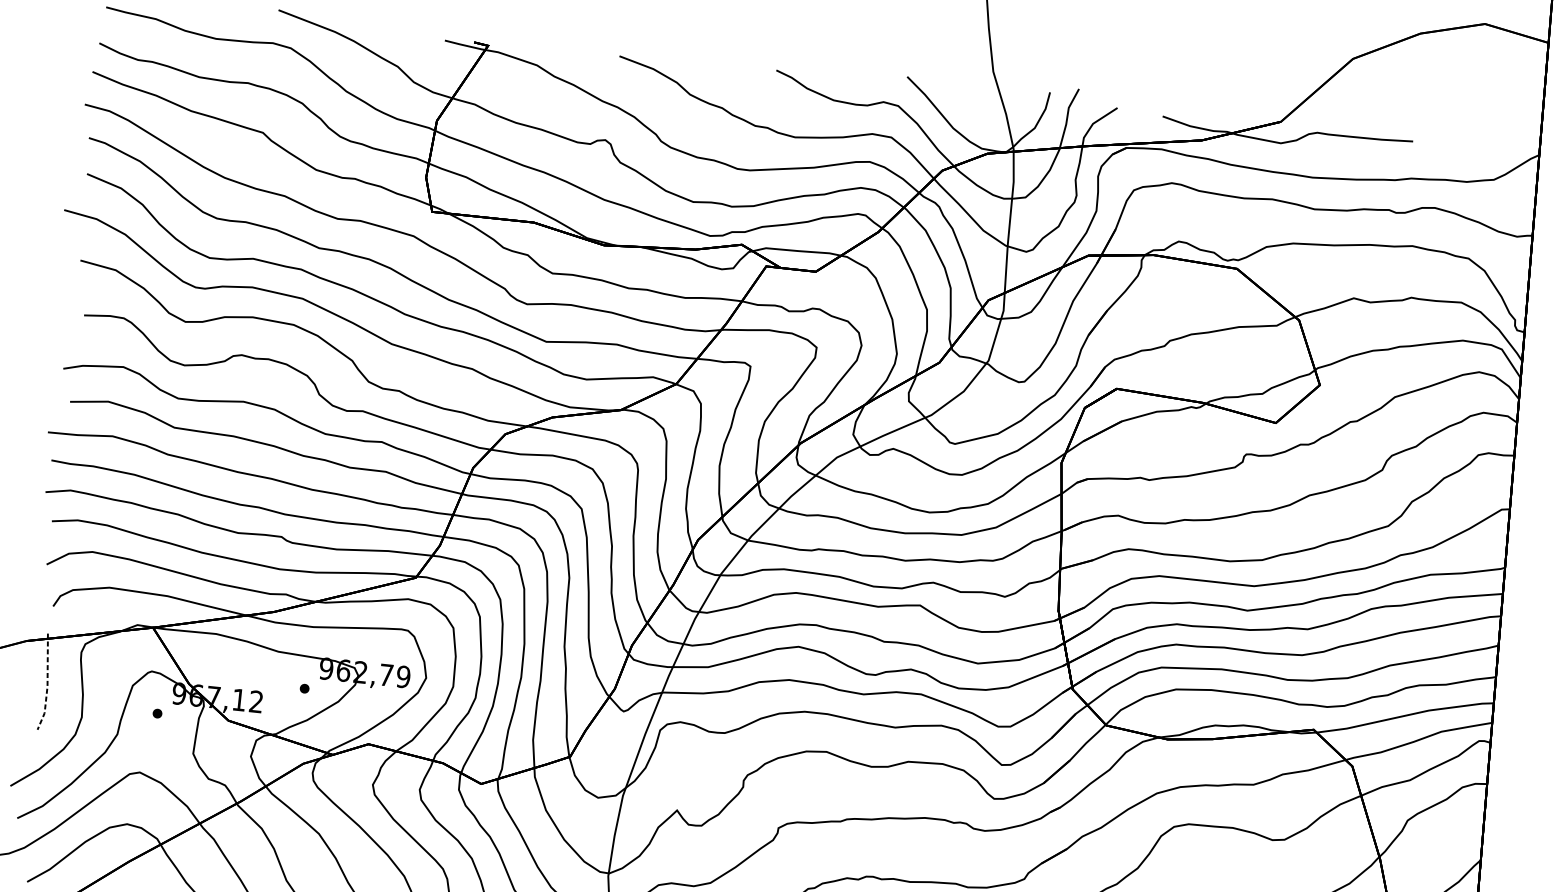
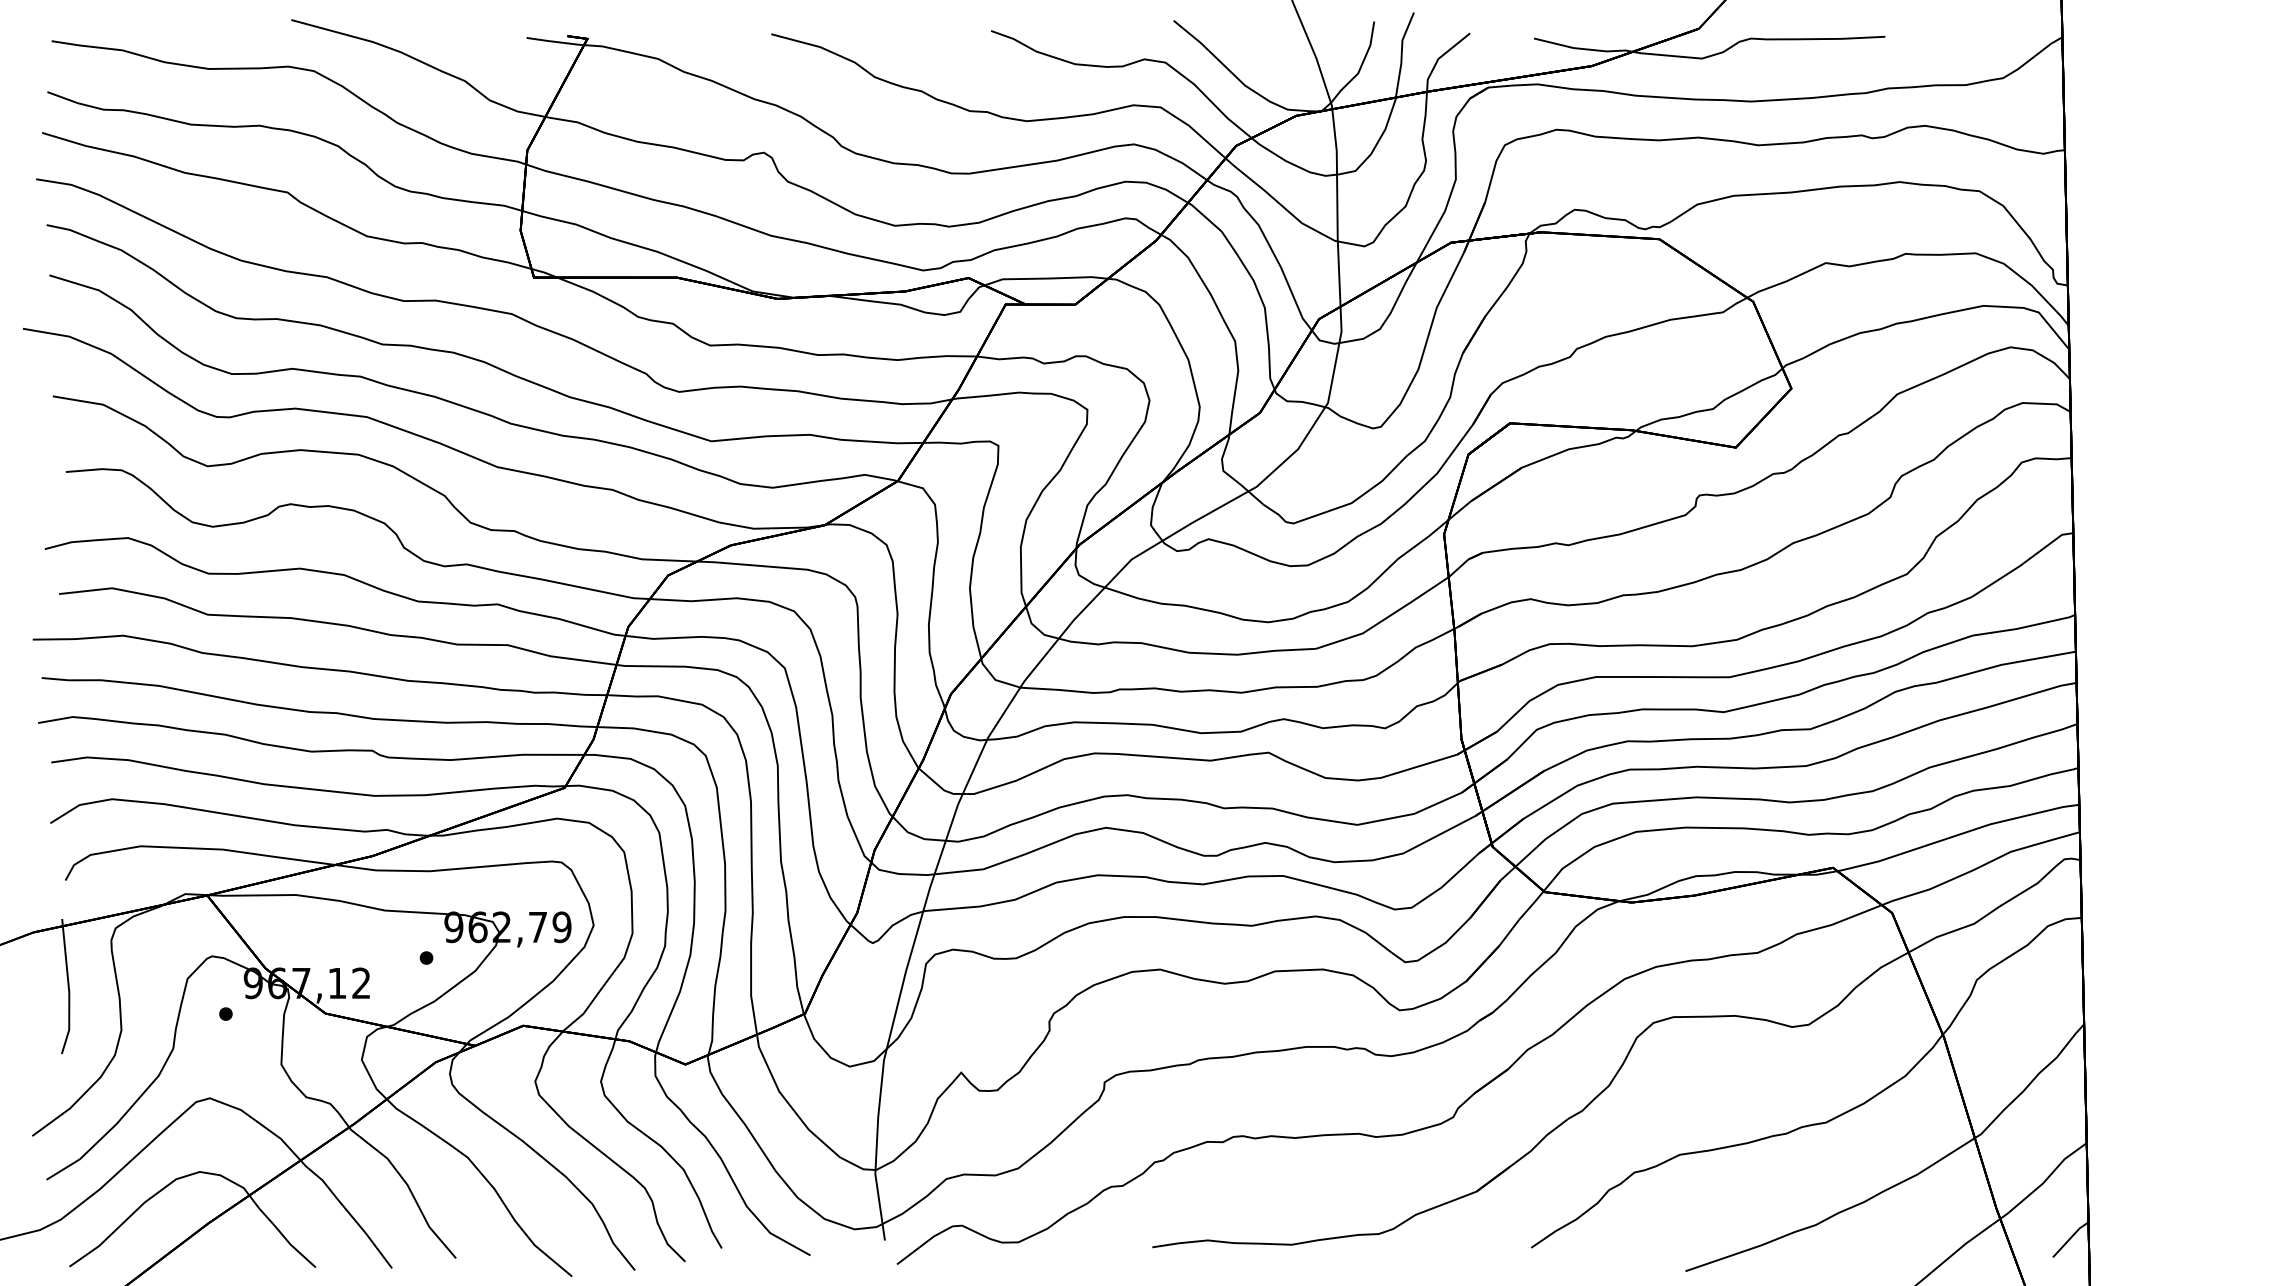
line: (47, 683) -> (68, 988), dashed -> solid

